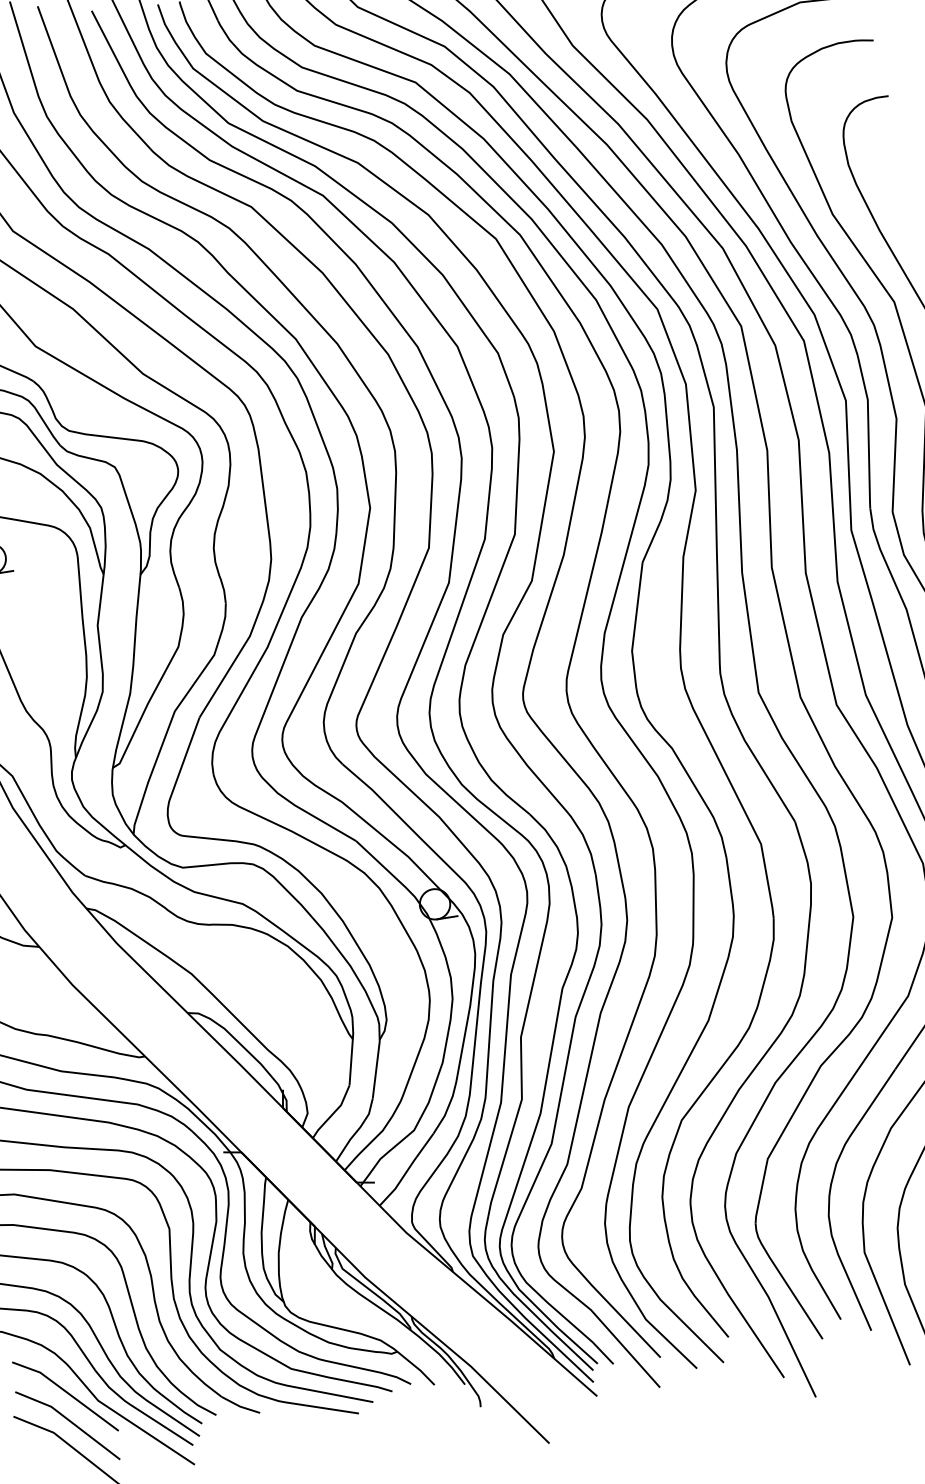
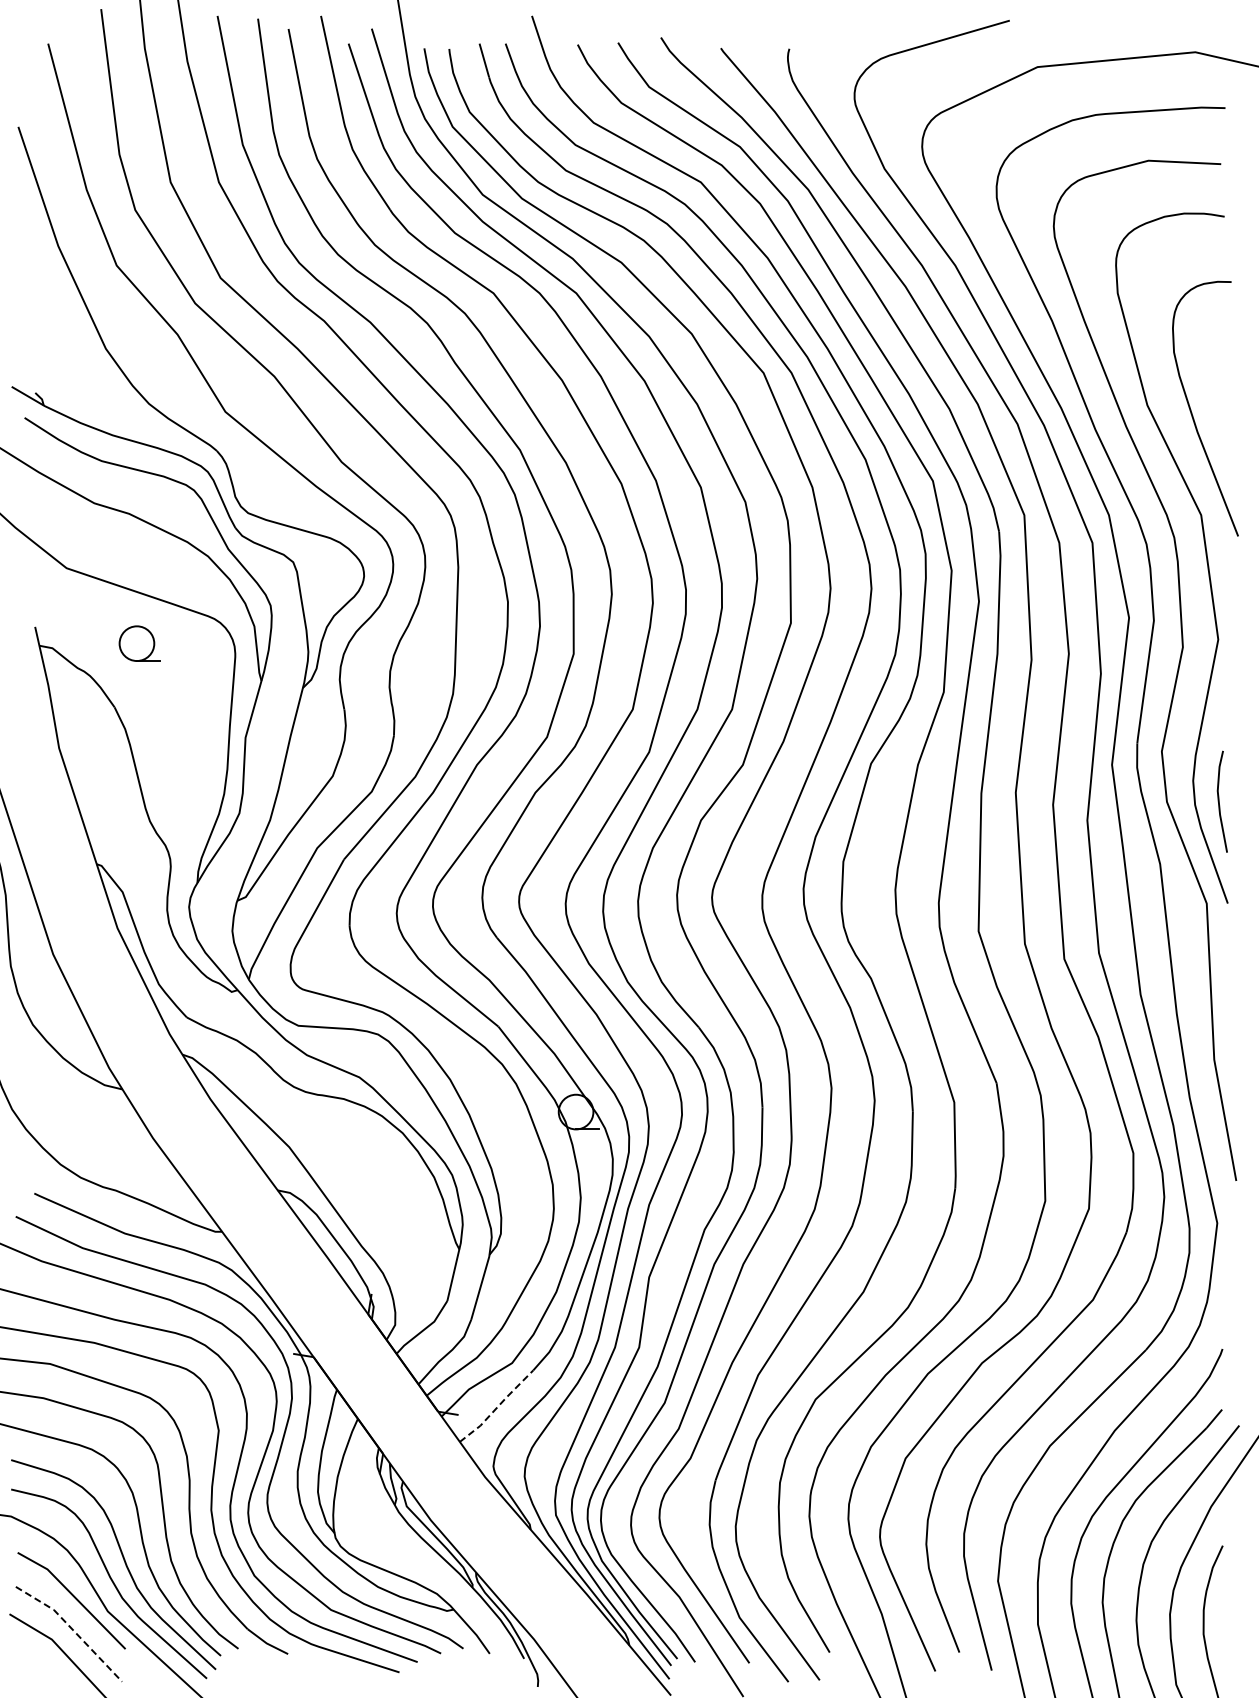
line: (407, 1169) -> (497, 1406), solid -> dashed
line: (70, 1421) -> (72, 1629), solid -> dashed

